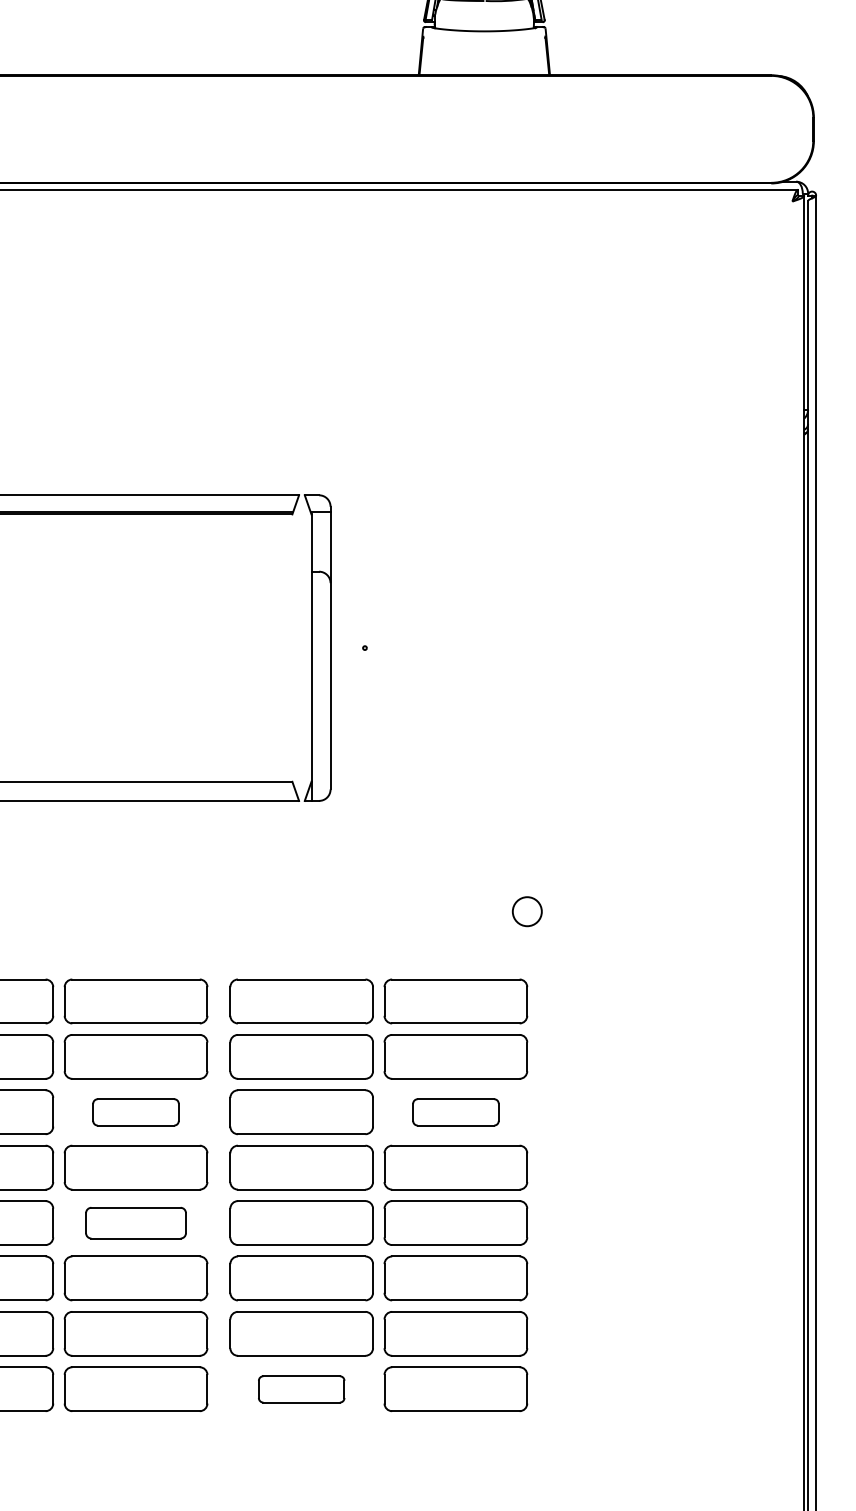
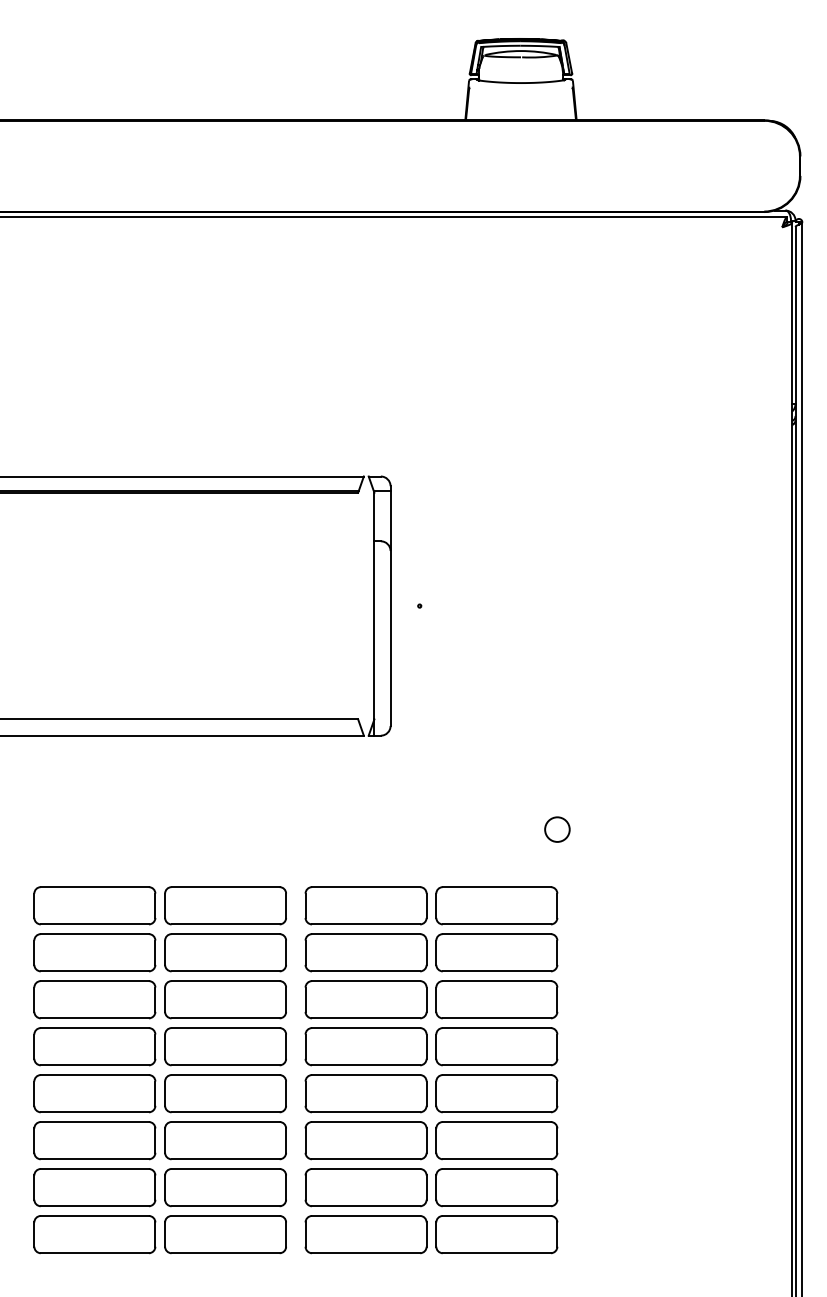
part: (135, 1112) -> (225, 999), size x1.67
part: (455, 1112) -> (496, 999), size x1.67
part: (135, 1222) -> (225, 1093), size x1.43
part: (301, 1389) -> (365, 1234), size x1.67

